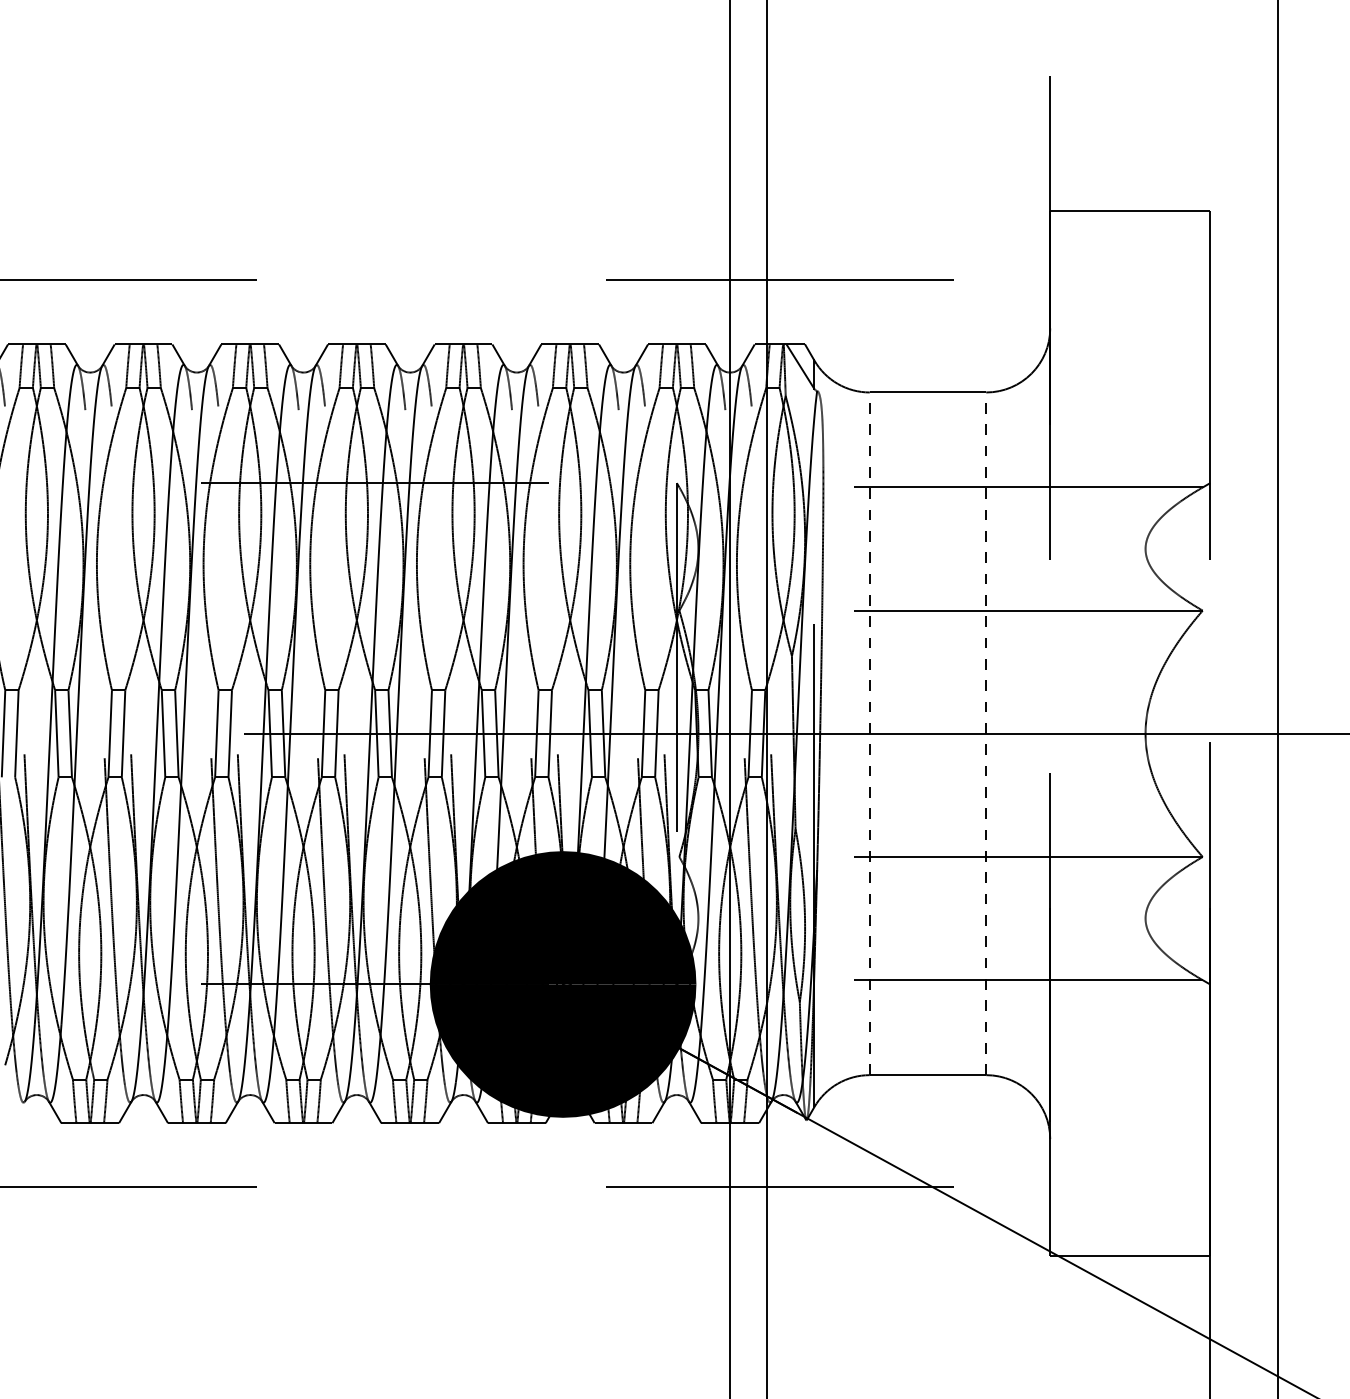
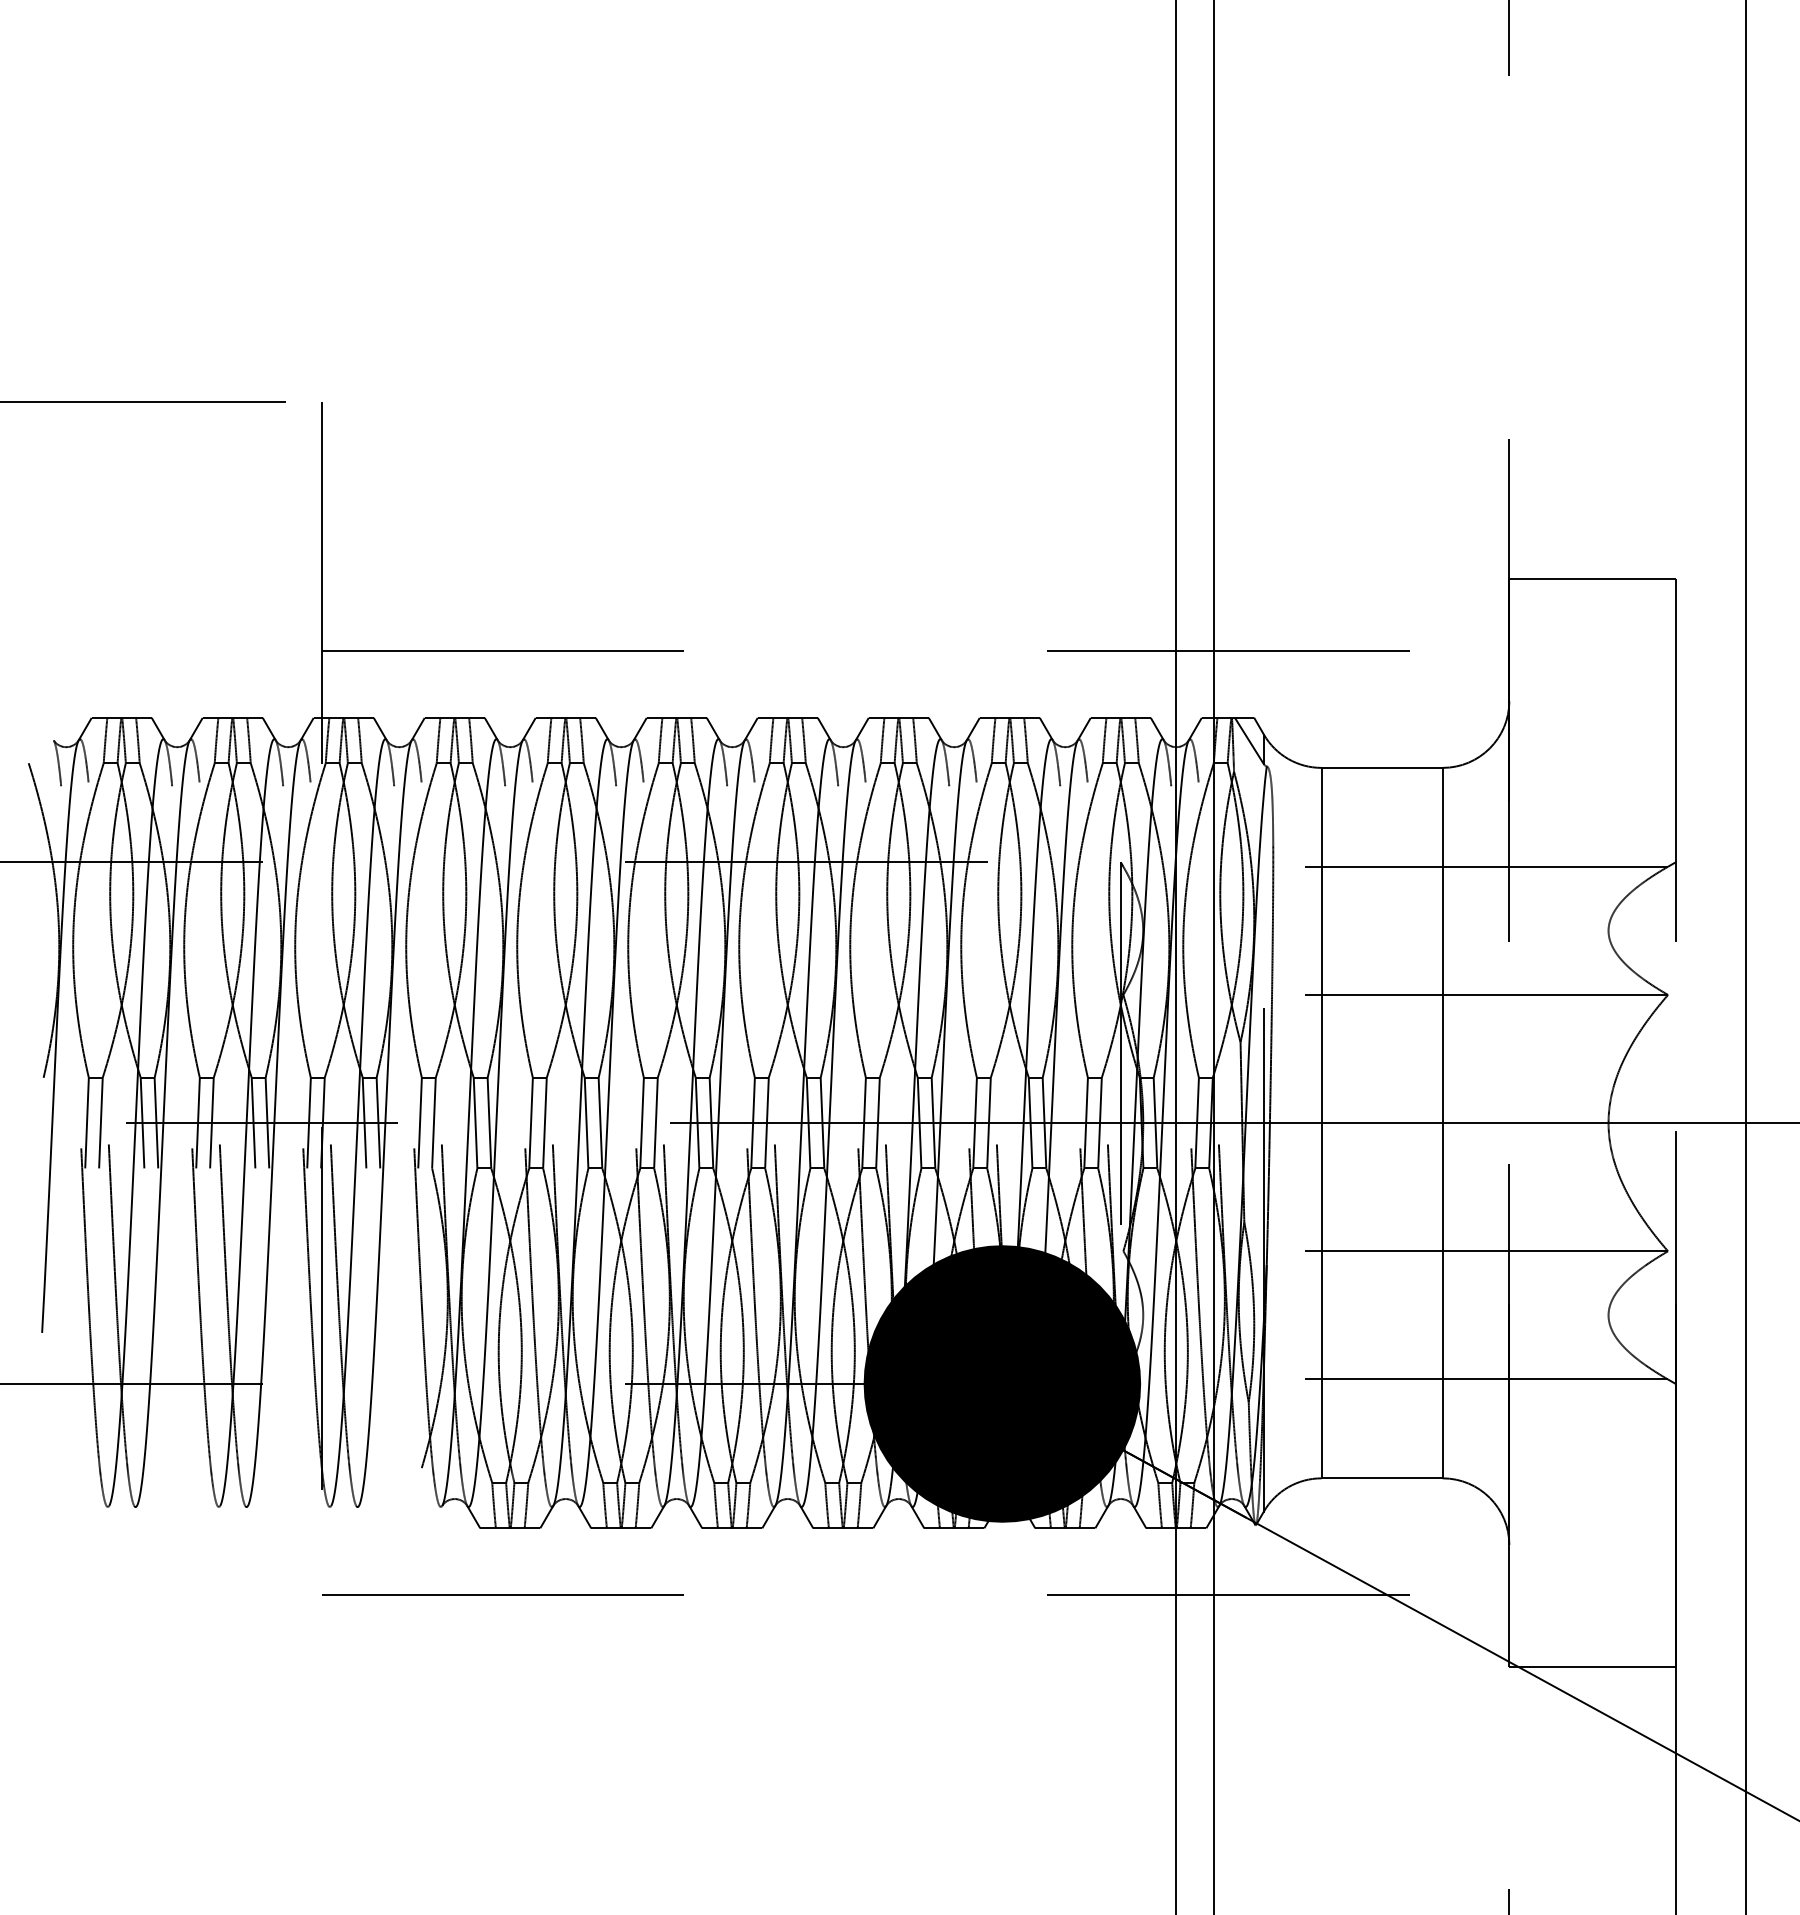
line: (869, 733) -> (1321, 1122), dashed -> solid
line: (986, 733) -> (1442, 1122), dashed -> solid

